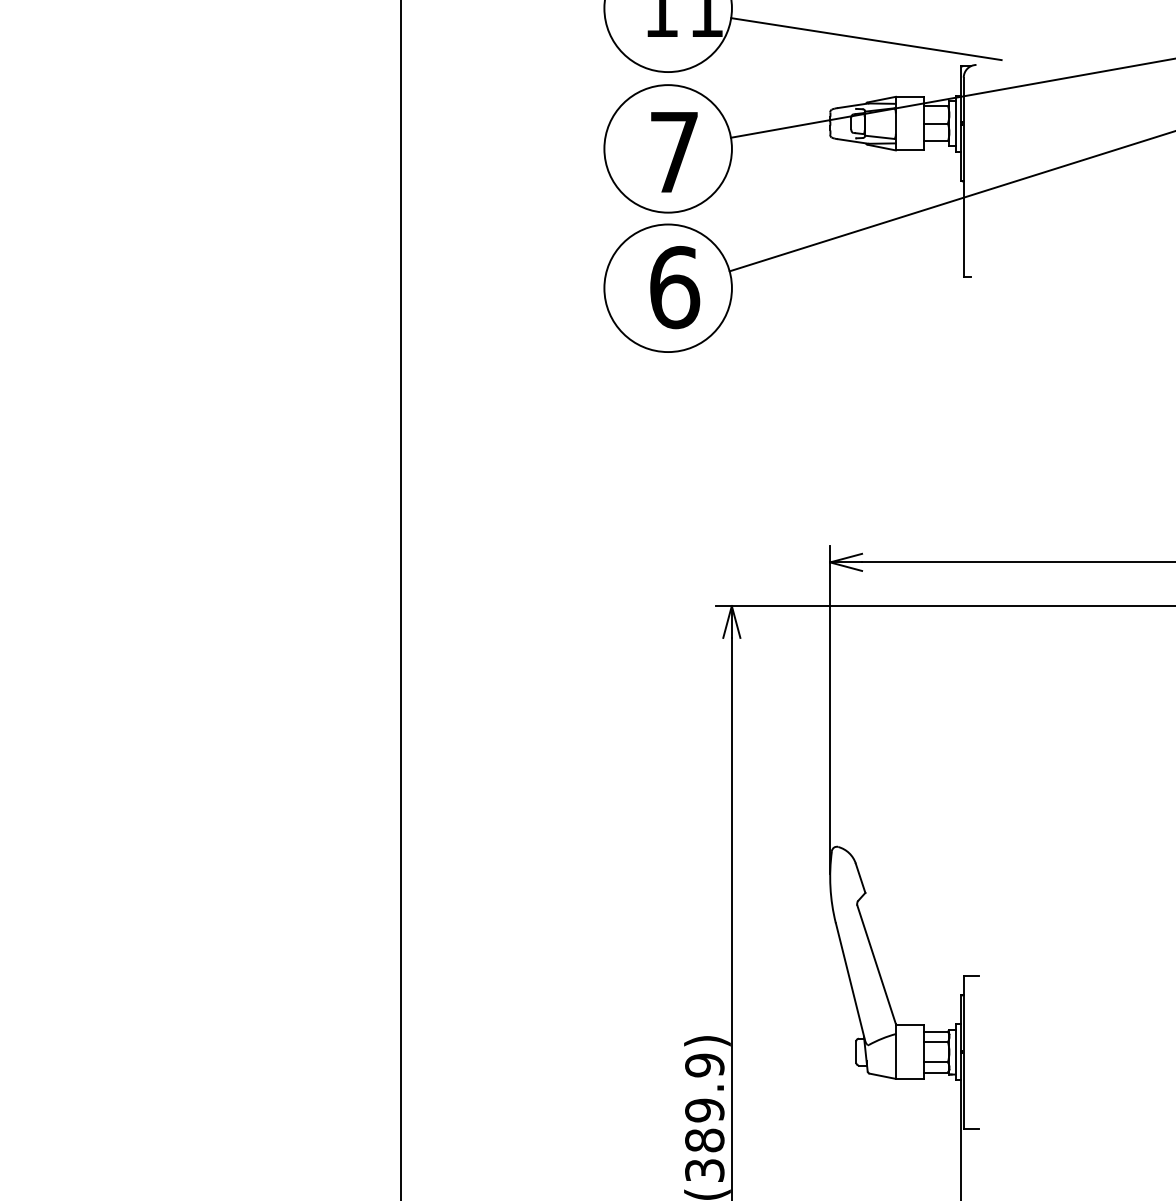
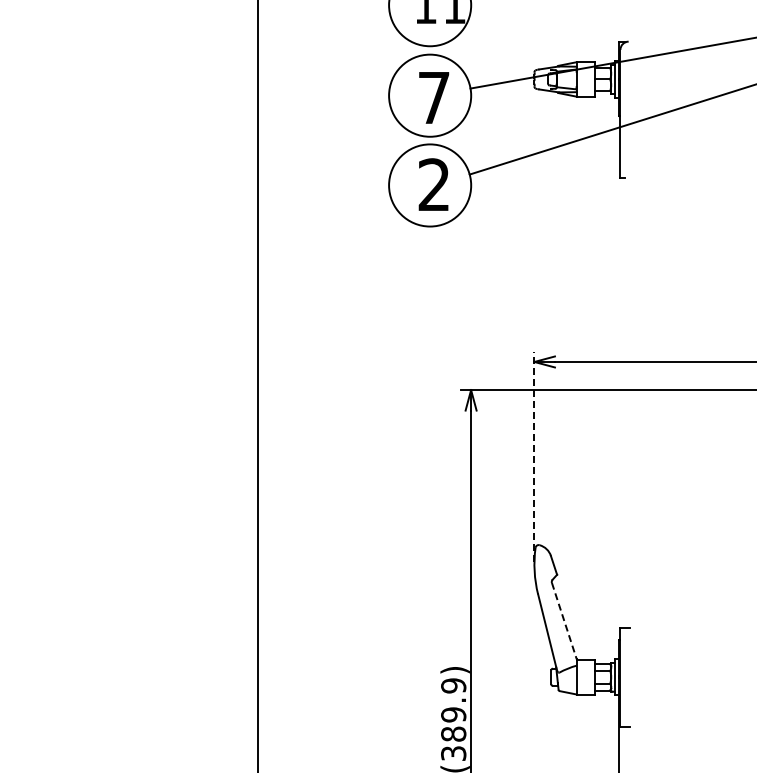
line: (866, 38) -> (557, 24), removed
text: (674, 286) -> (434, 184), 6 -> 2
line: (830, 709) -> (534, 456), solid -> dashed
line: (876, 965) -> (564, 621), solid -> dashed

